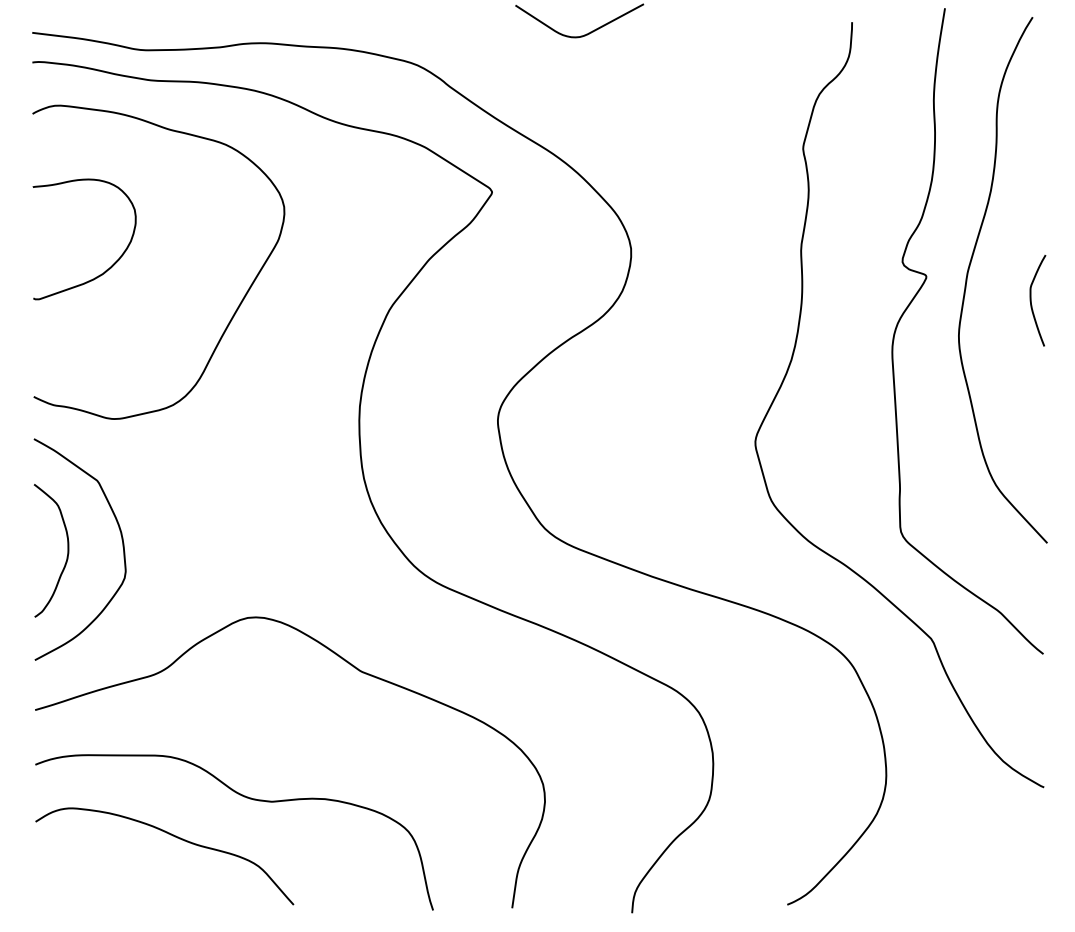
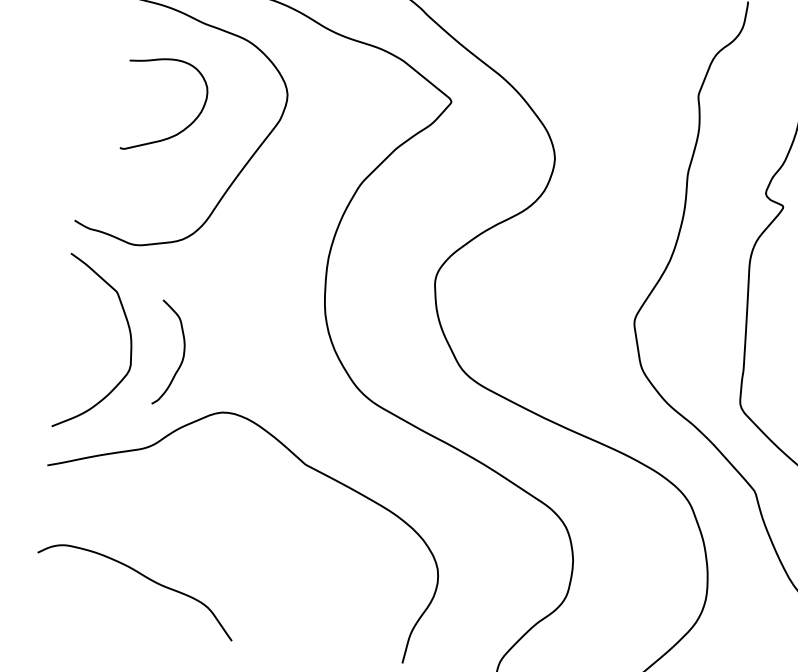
curve: (106, 269) -> (179, 131), moved
curve: (67, 550) -> (183, 354), moved
curve: (246, 798) -> (204, 553), removed

